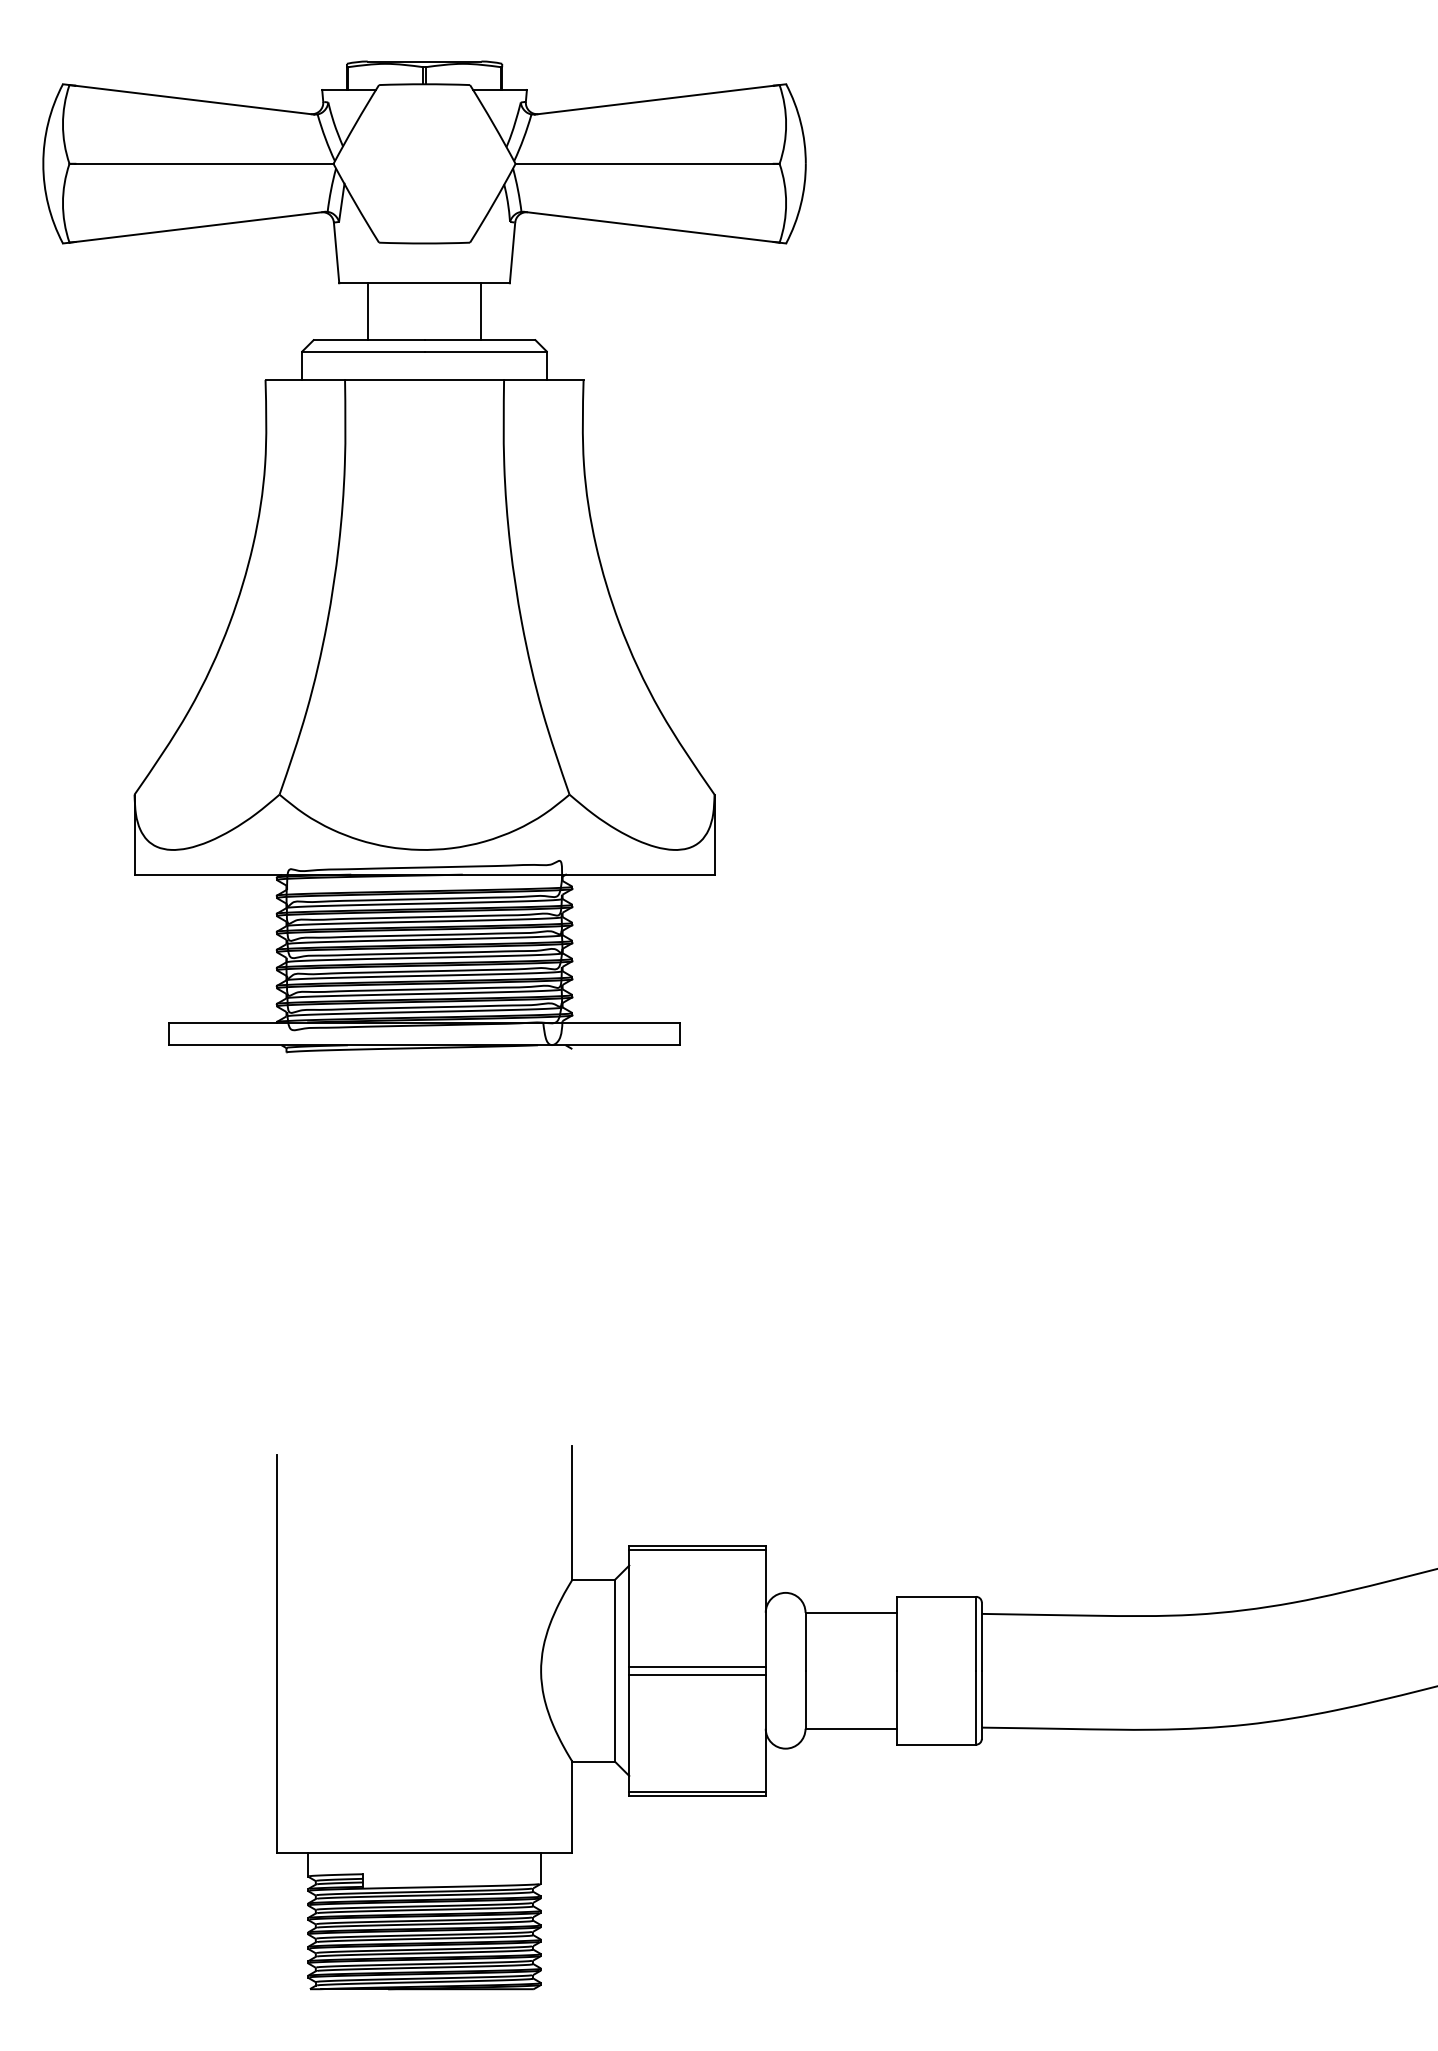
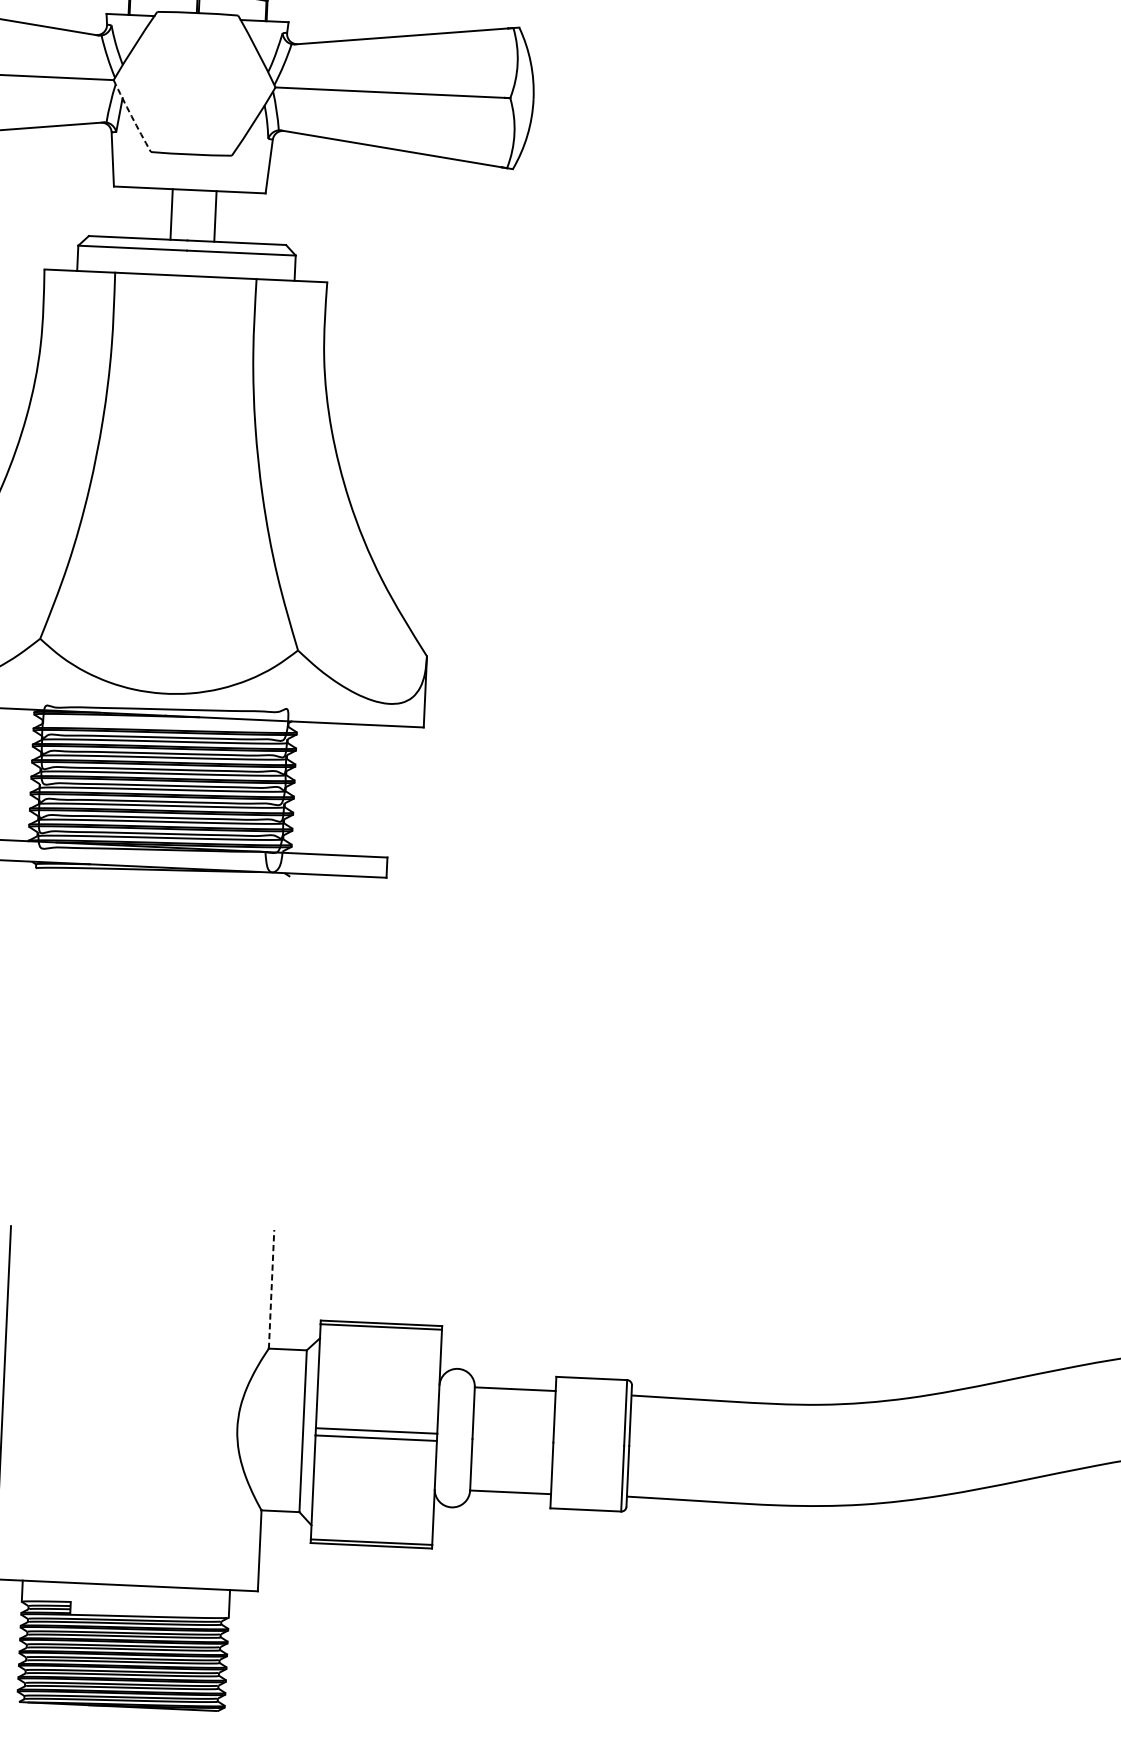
arc: (355, 203) -> (131, 116), solid -> dashed
line: (367, 311) -> (215, 216), moved
line: (481, 311) -> (171, 214), moved
line: (572, 1513) -> (271, 1289), solid -> dashed

